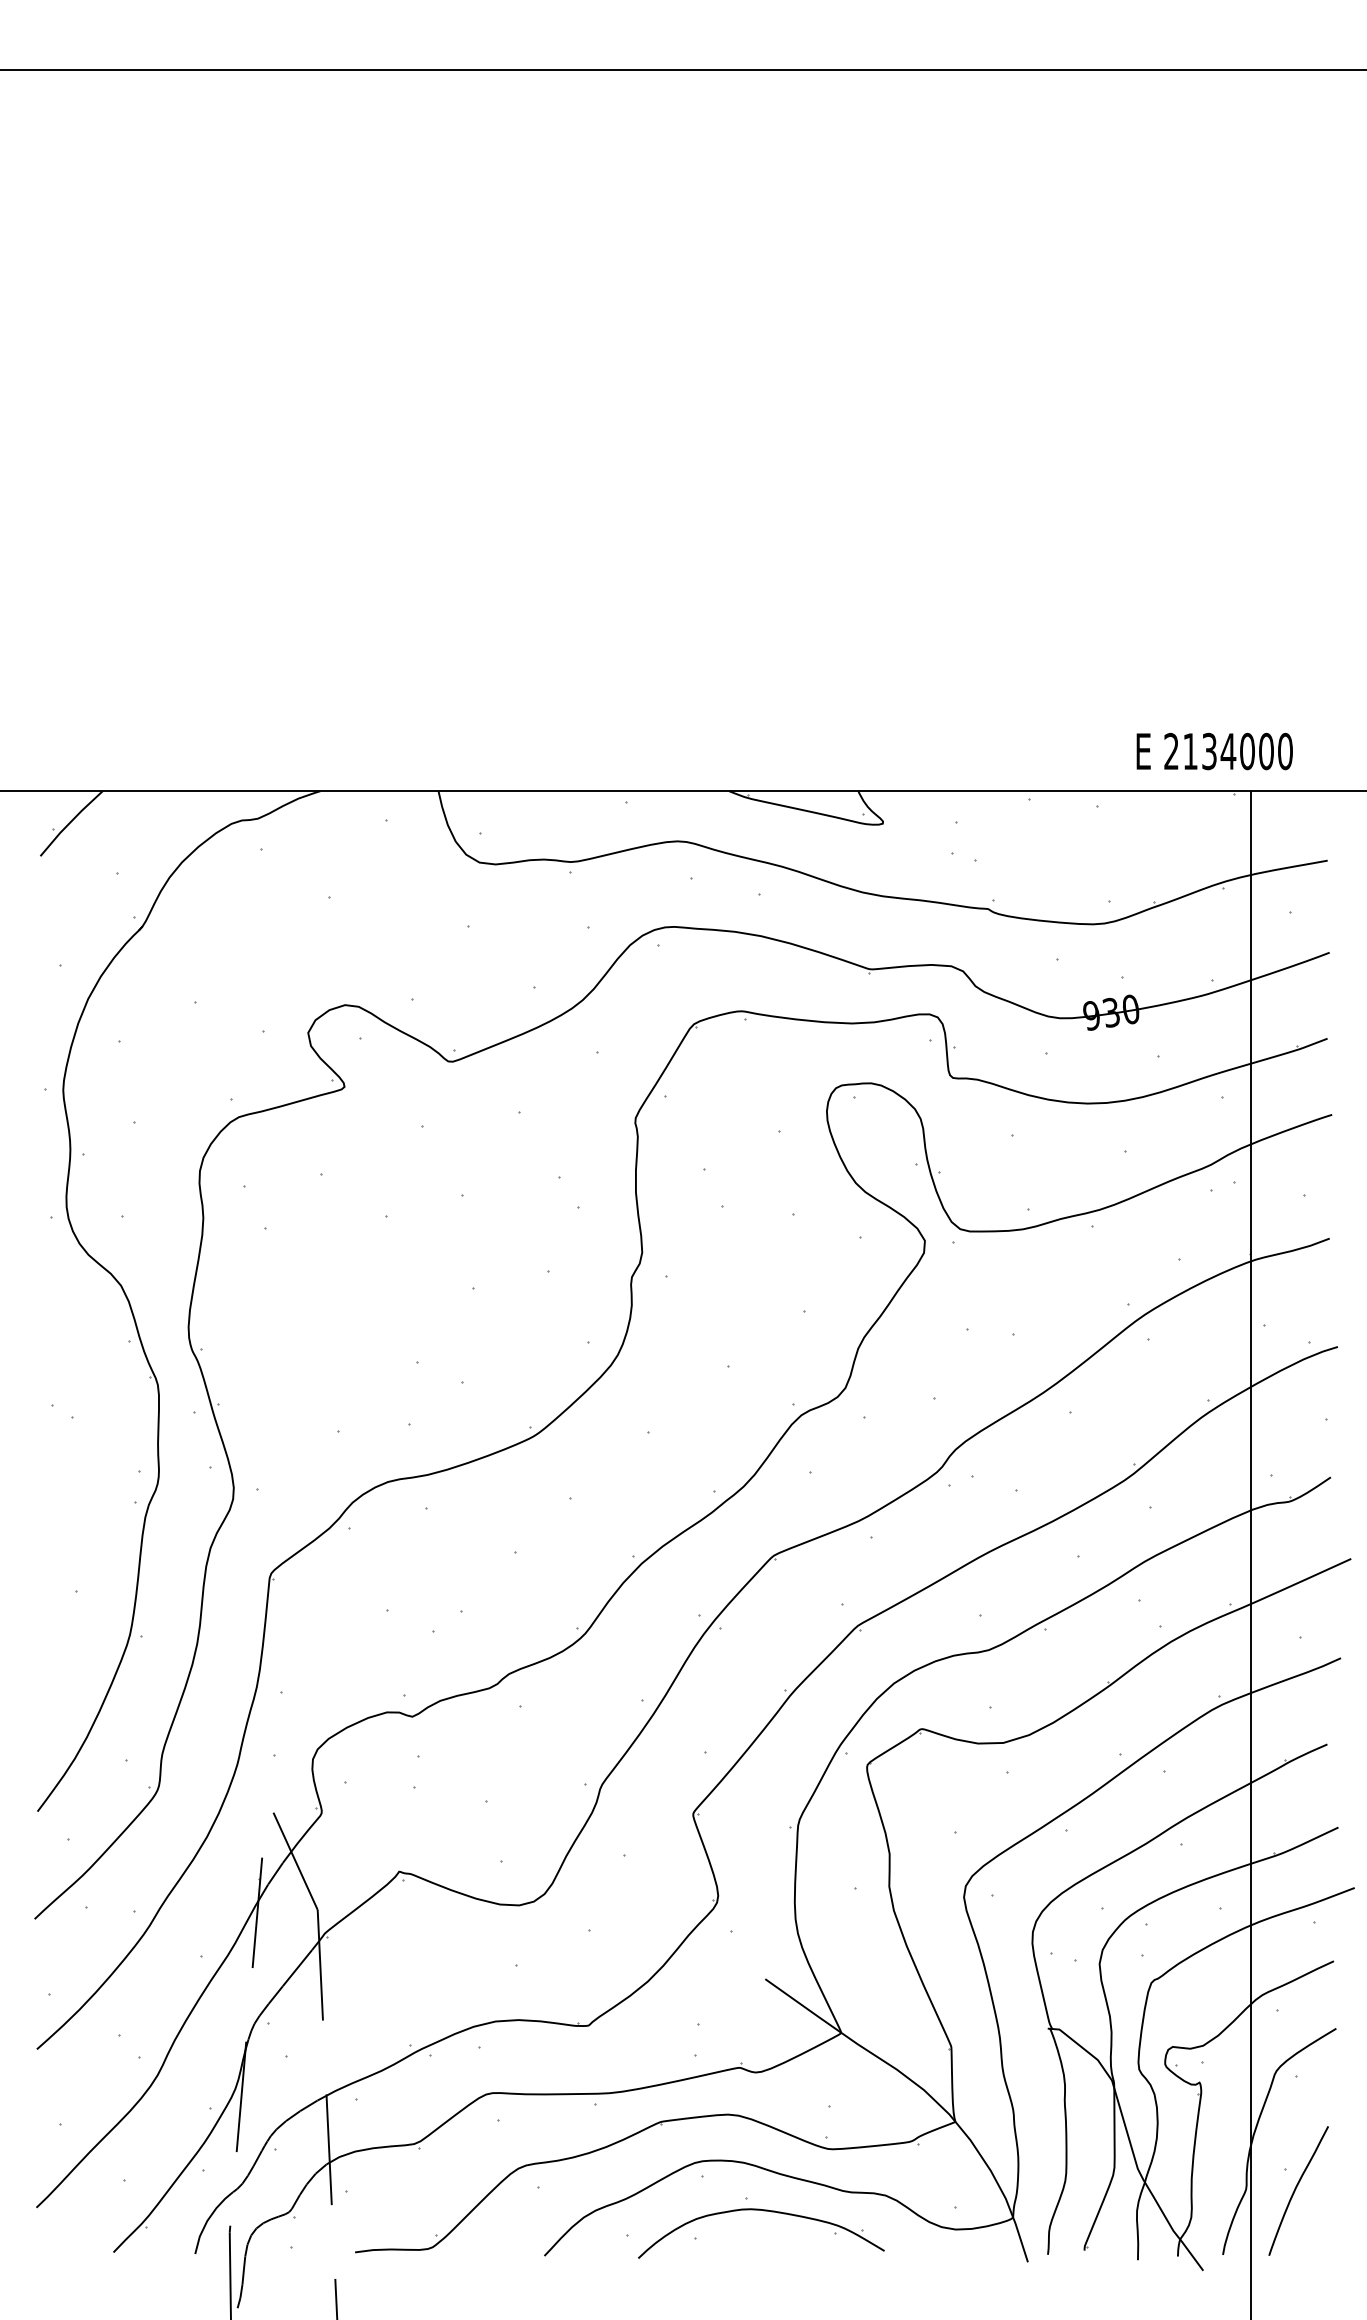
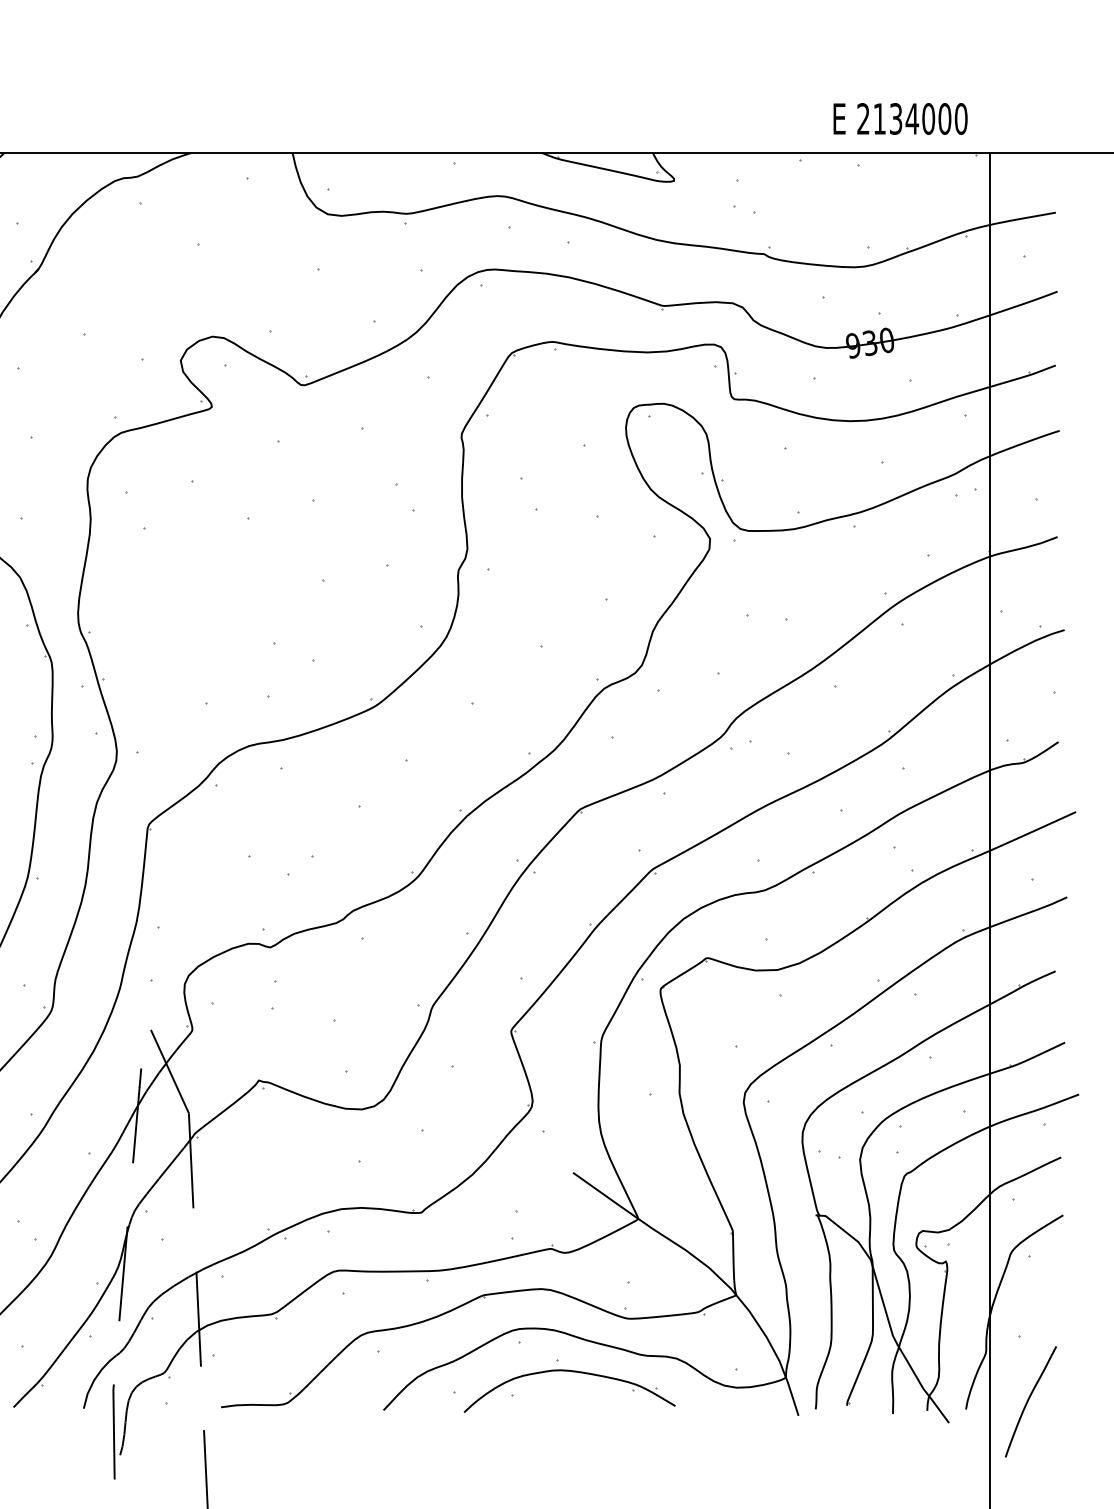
text: (1214, 751) -> (900, 118), moved
curve: (1296, 2189) -> (1029, 1400), moved

